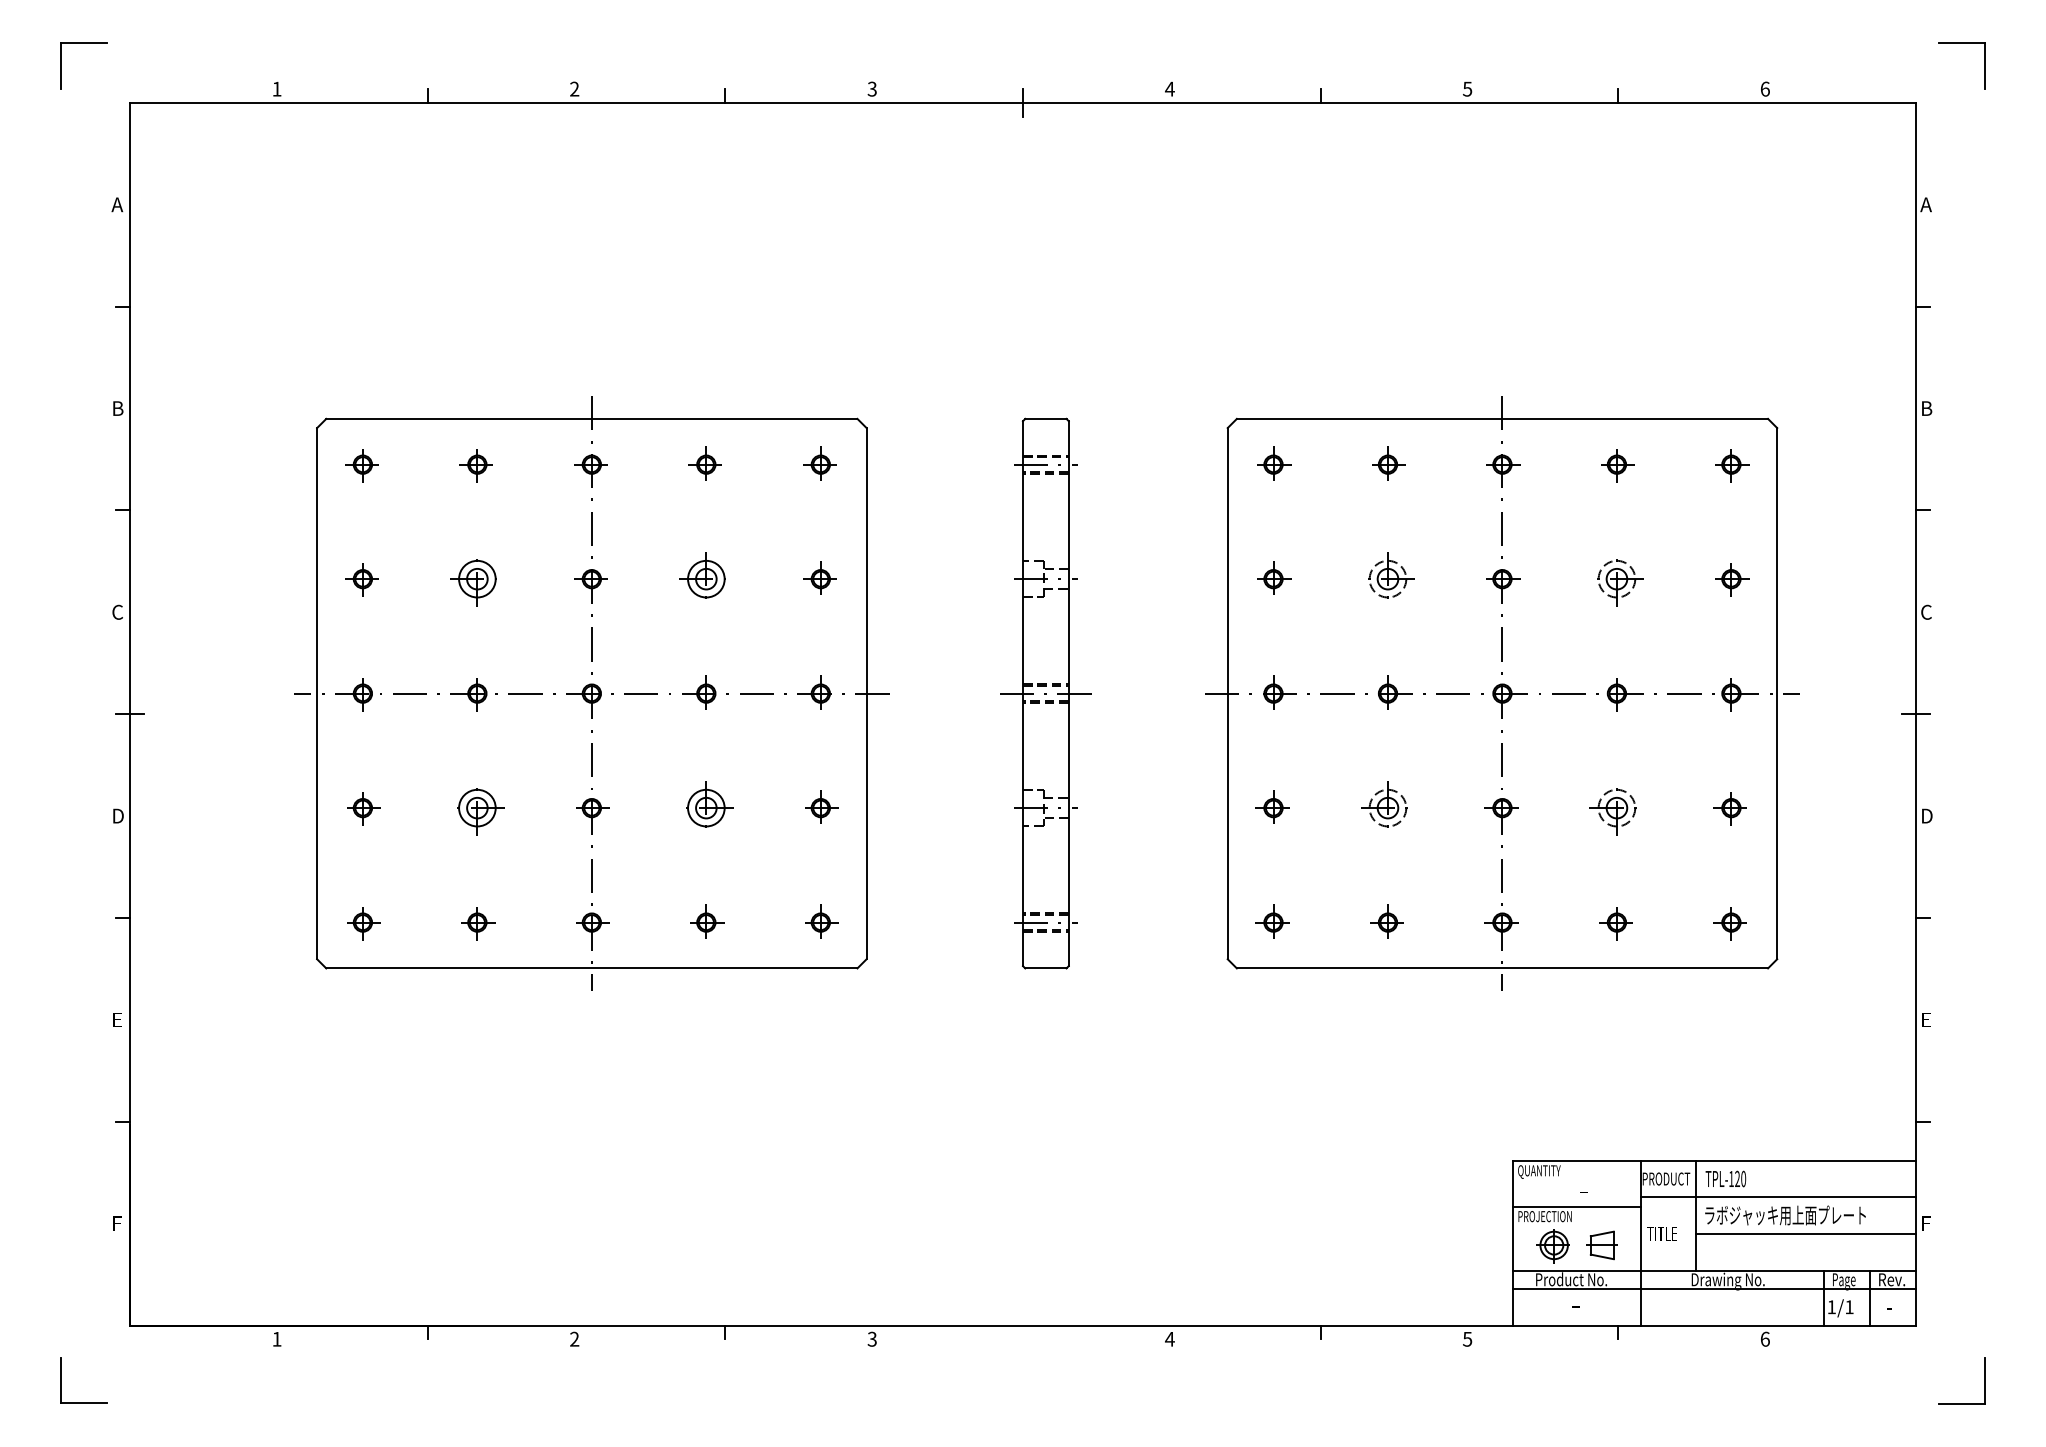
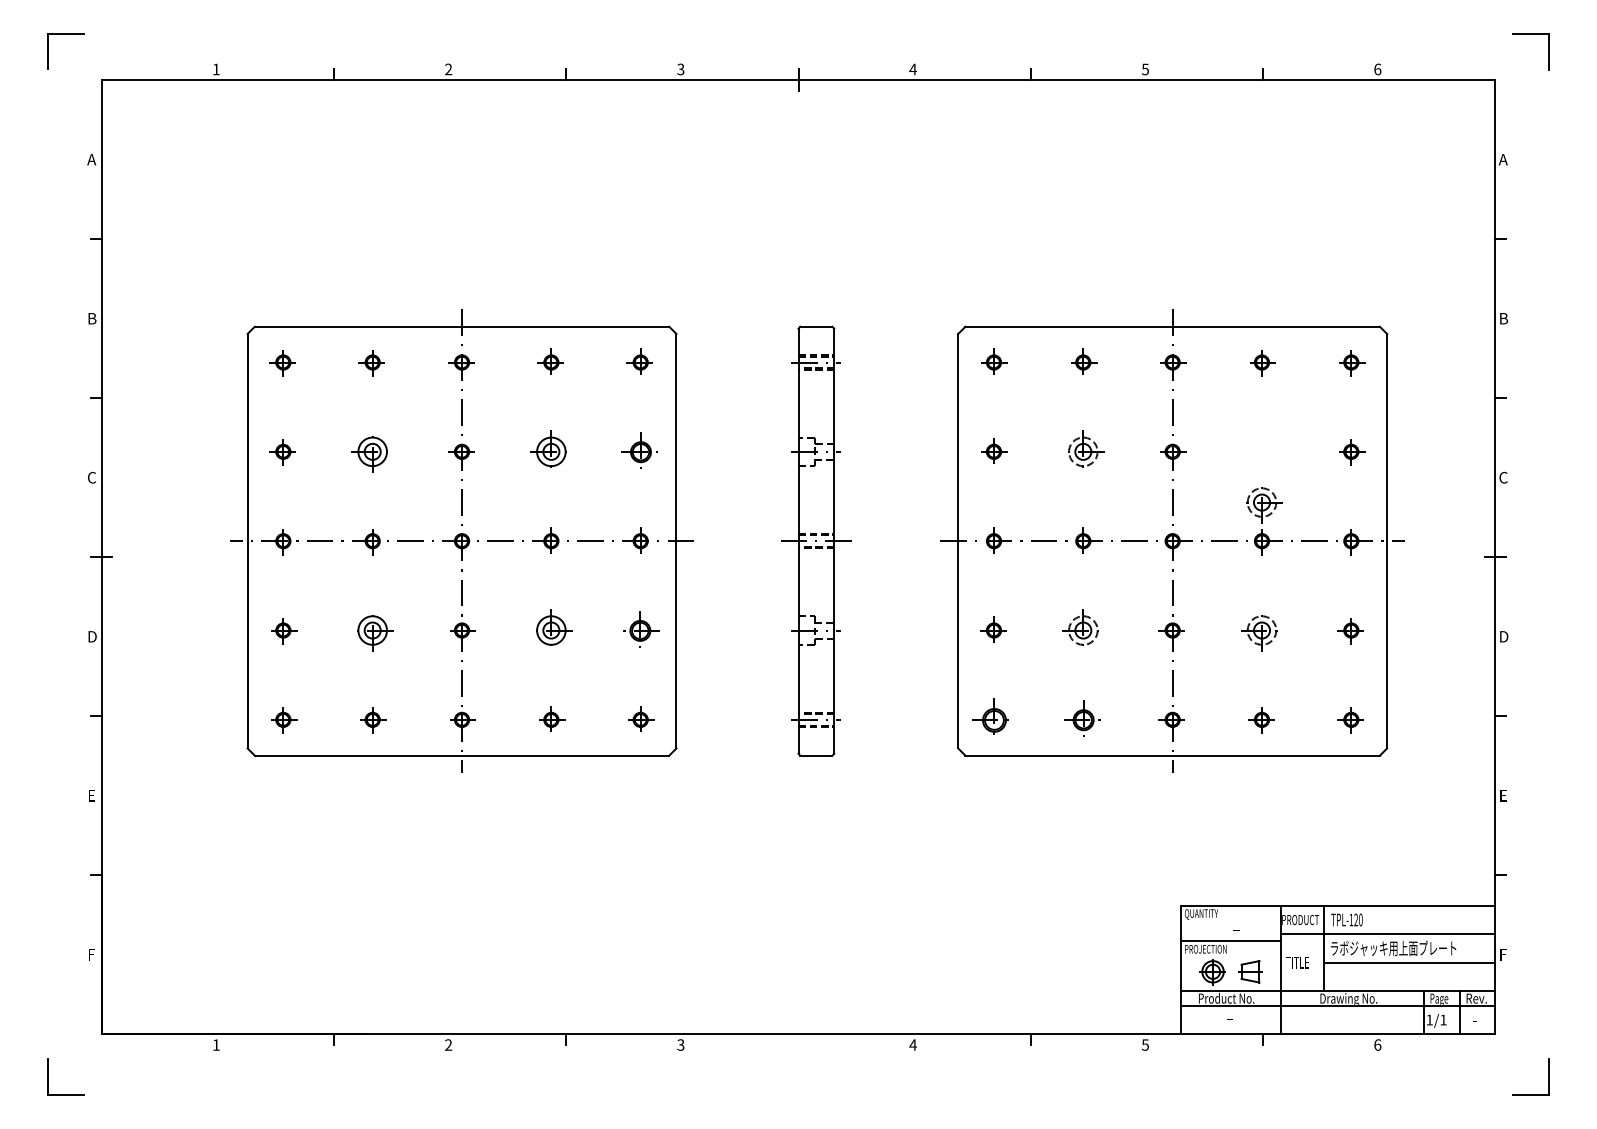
part: (819, 577) -> (639, 450), size x1.4
part: (1620, 582) -> (1264, 505), moved
part: (821, 806) -> (641, 629), size x1.4
part: (1272, 921) -> (993, 719), size x1.6
part: (1386, 921) -> (1082, 719), size x1.4

